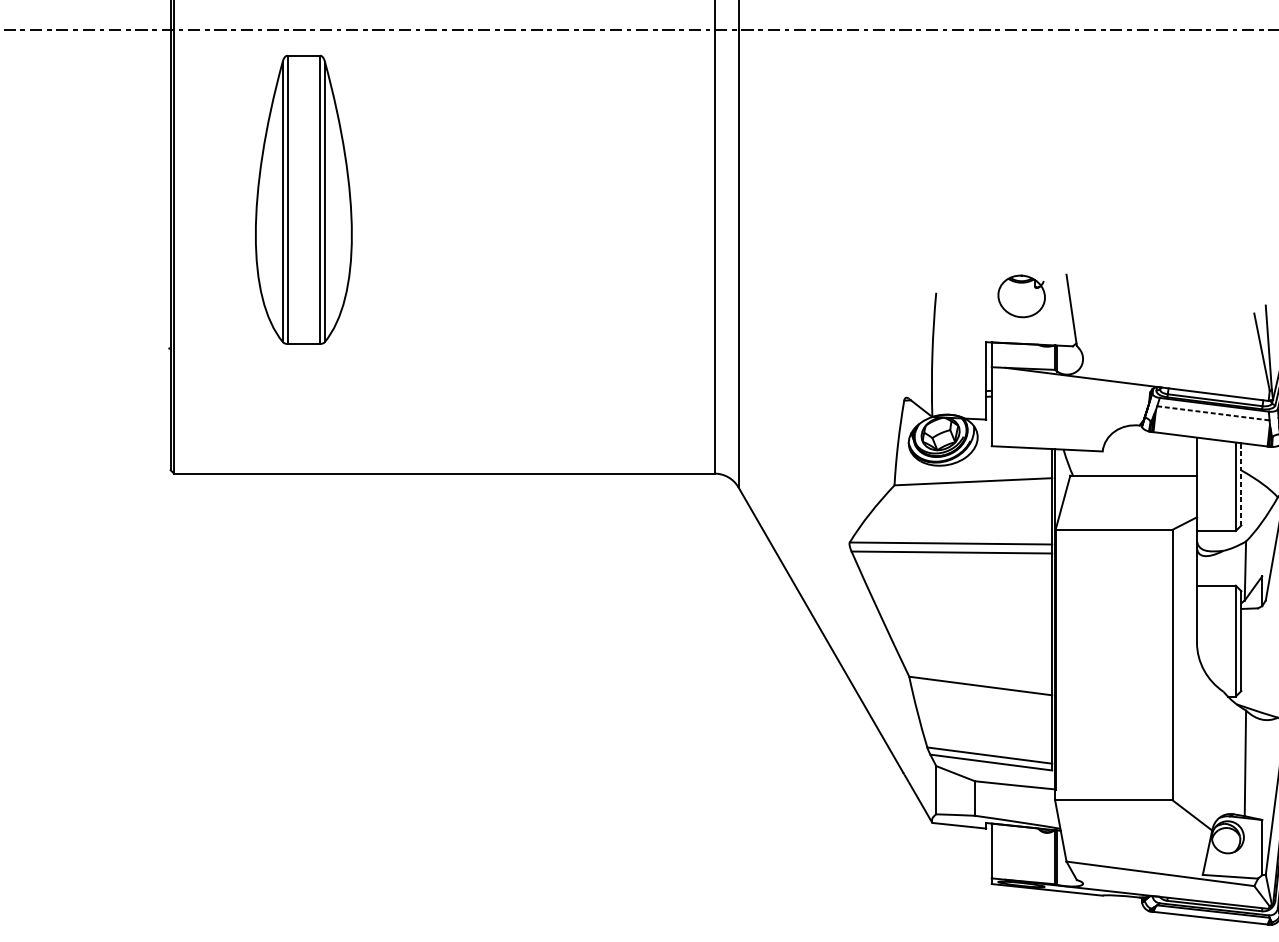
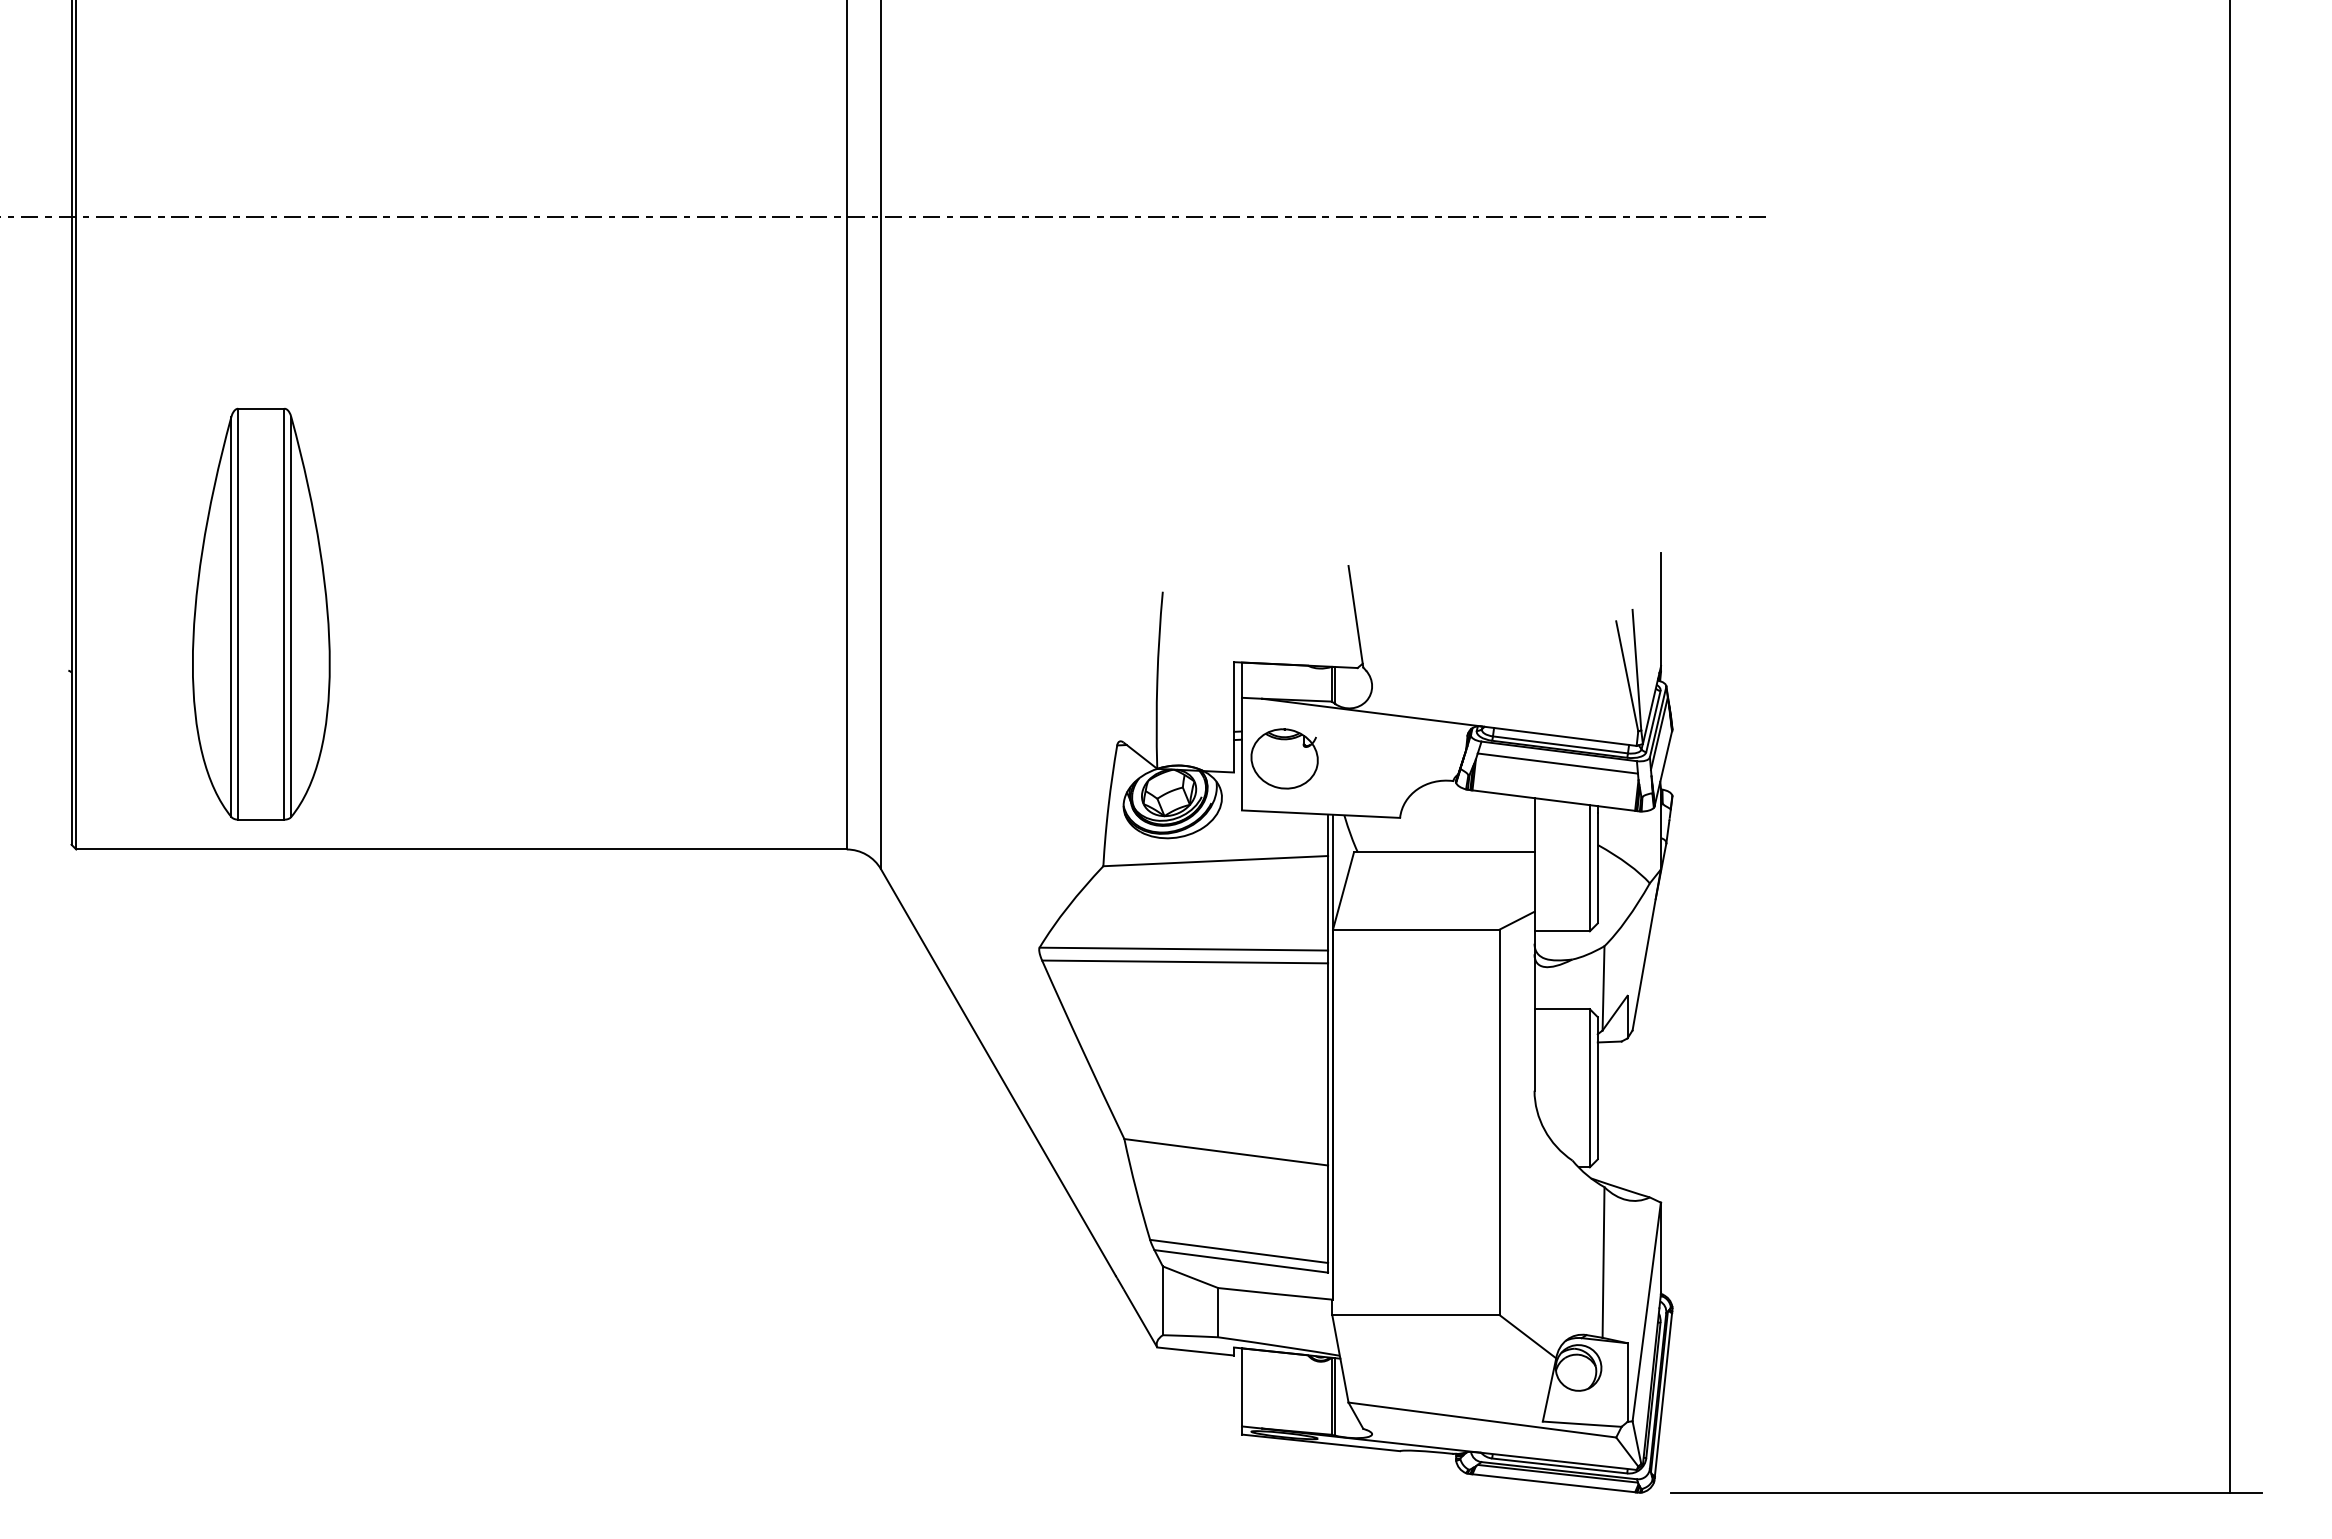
part: (303, 199) -> (261, 613), moved
part: (1021, 296) -> (1284, 758), moved
line: (1213, 413) -> (1557, 763), dashed -> solid
line: (1241, 486) -> (1597, 867), dashed -> solid

